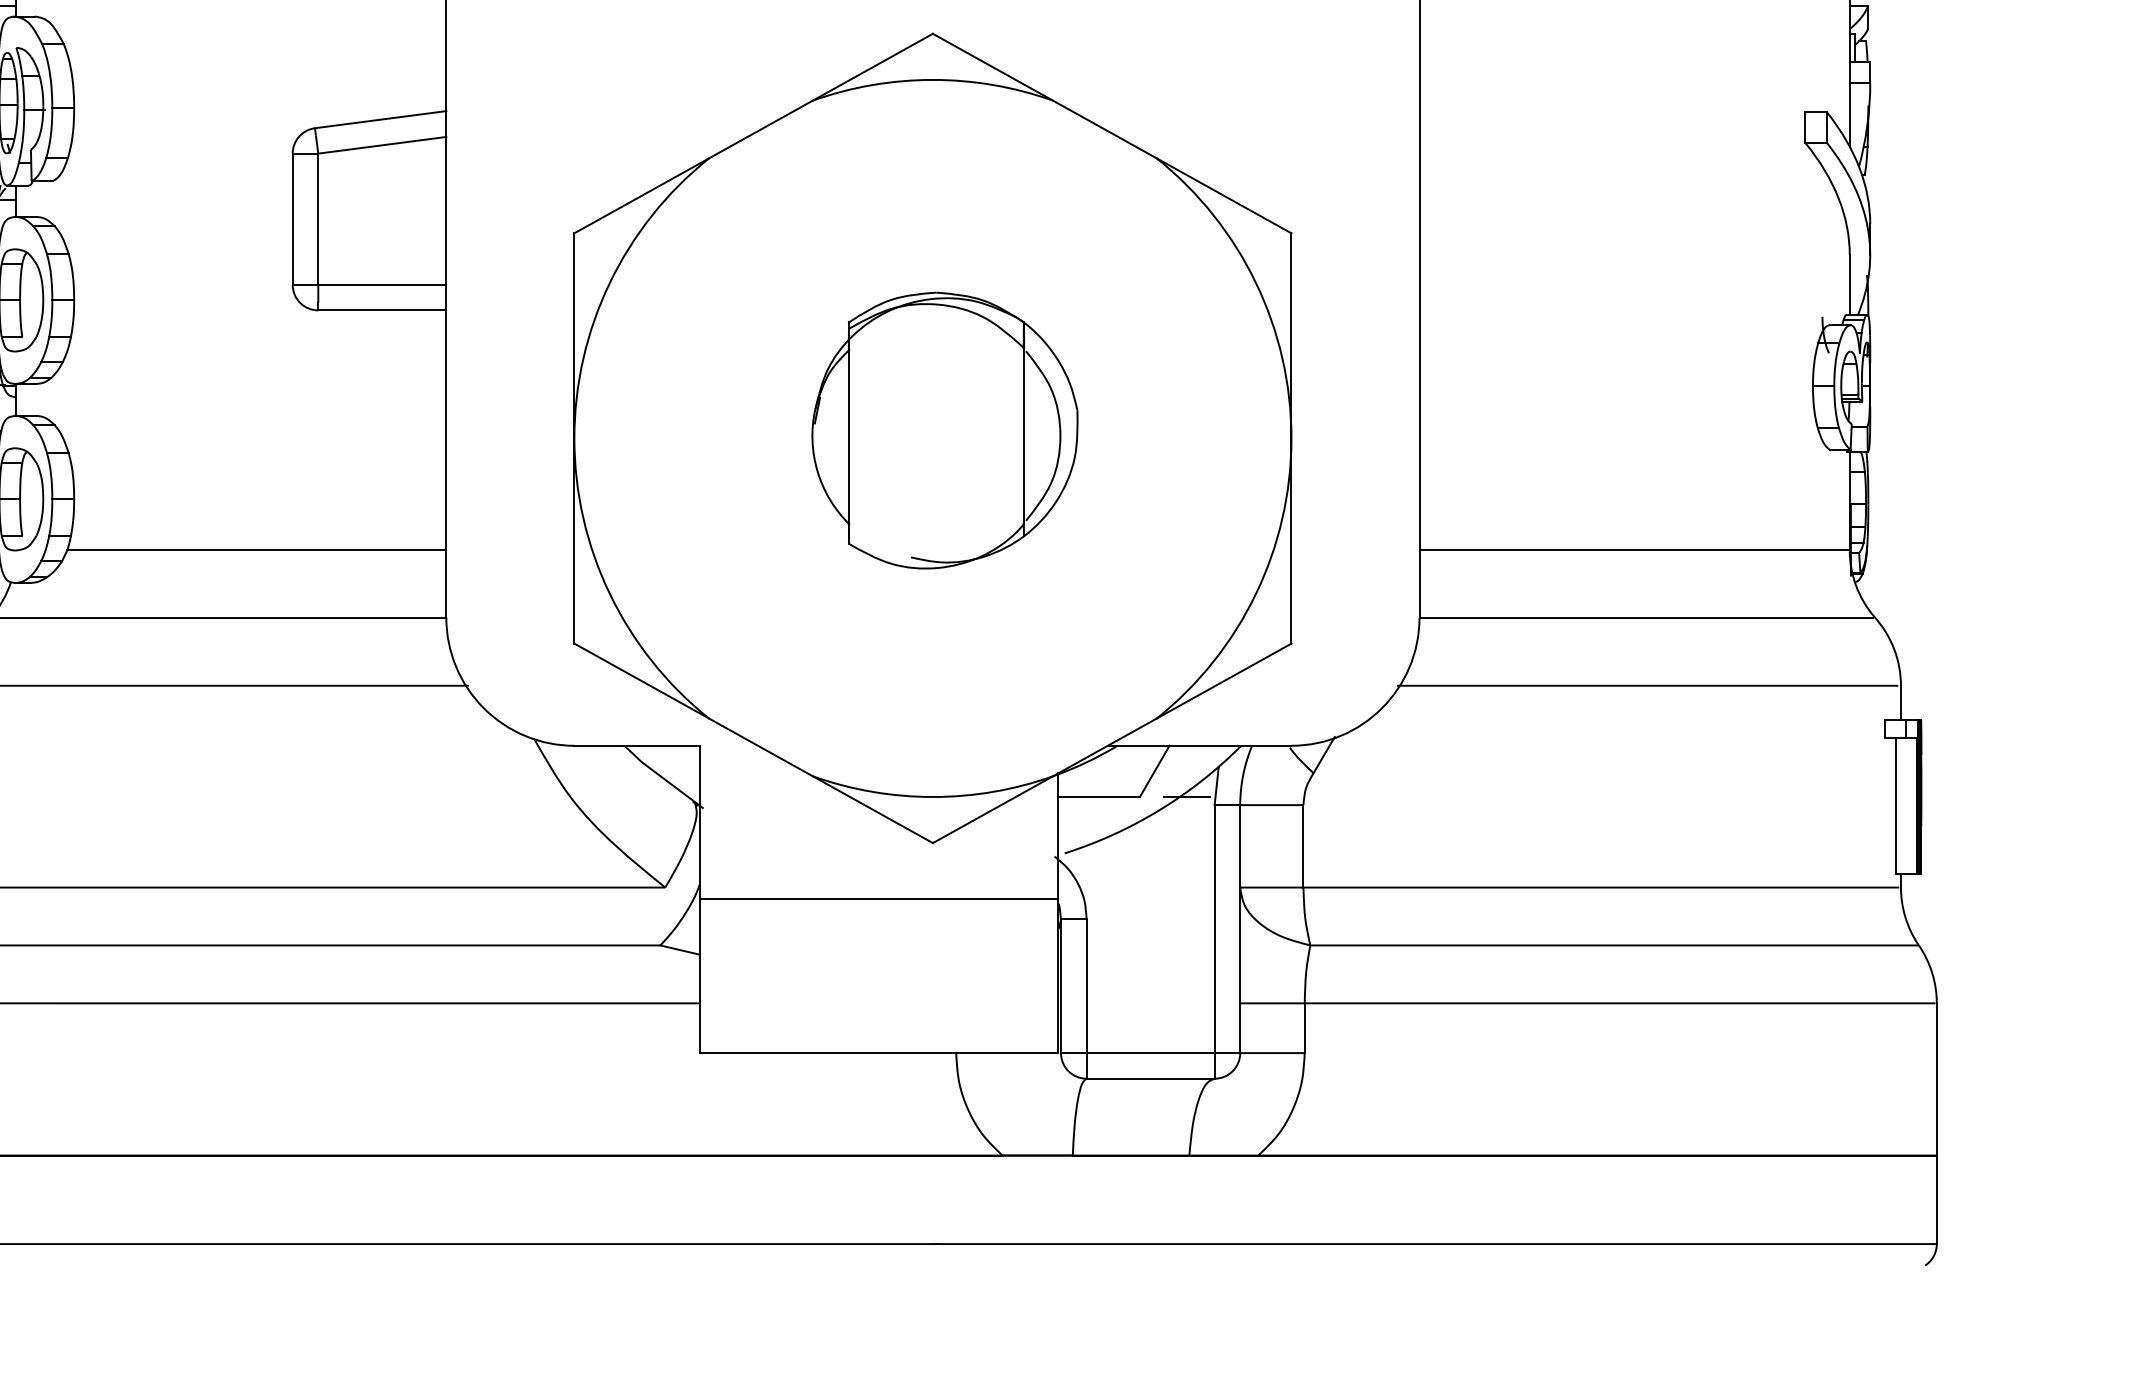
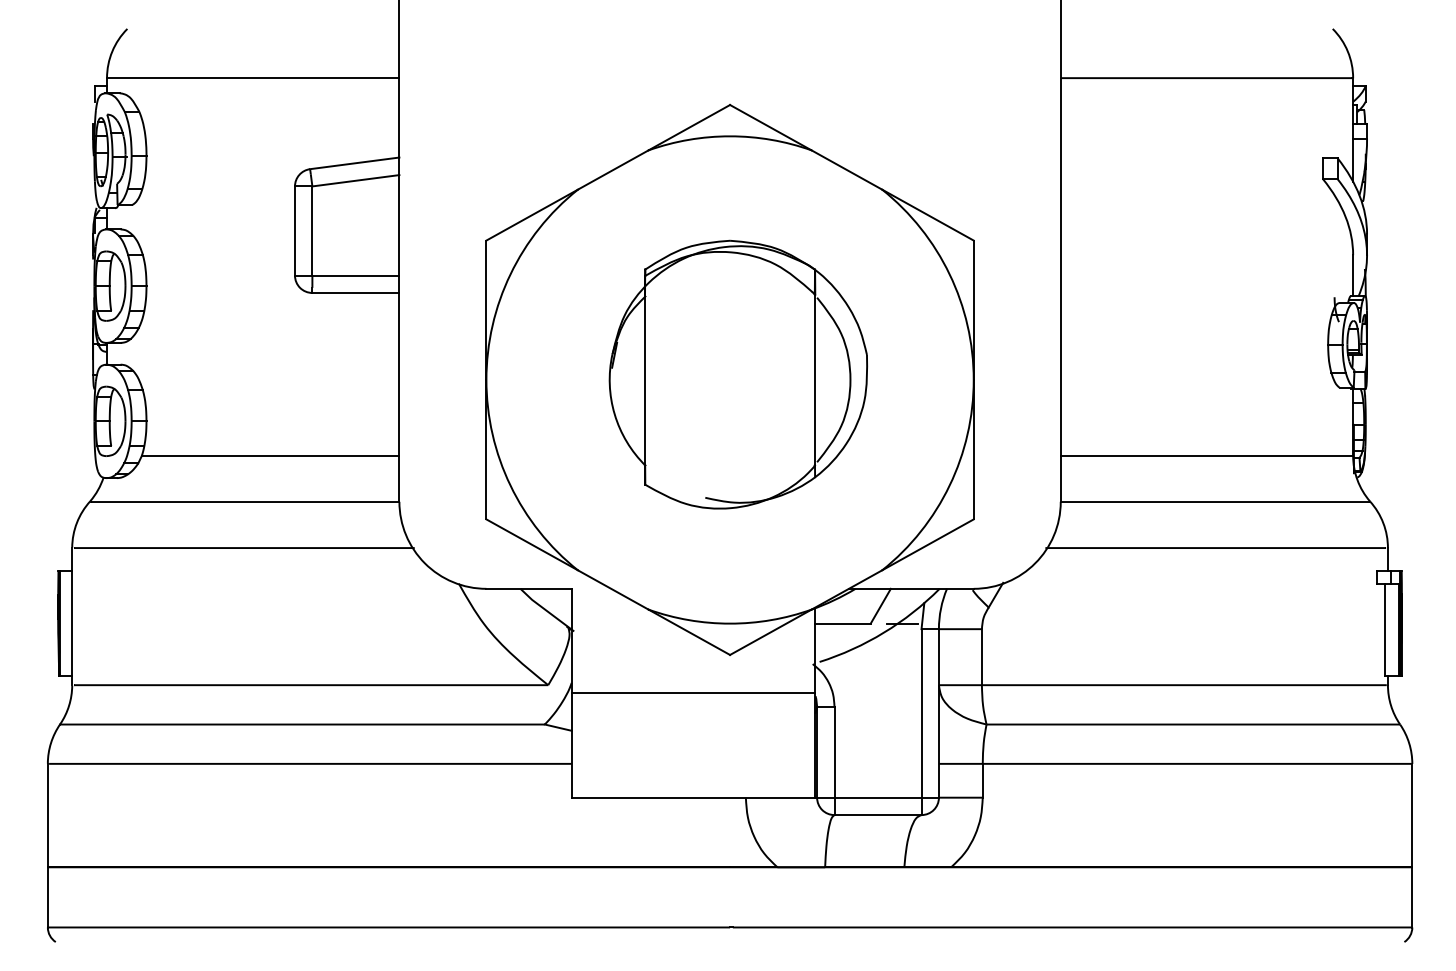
part: (943, 430) -> (737, 374), size x1.43

